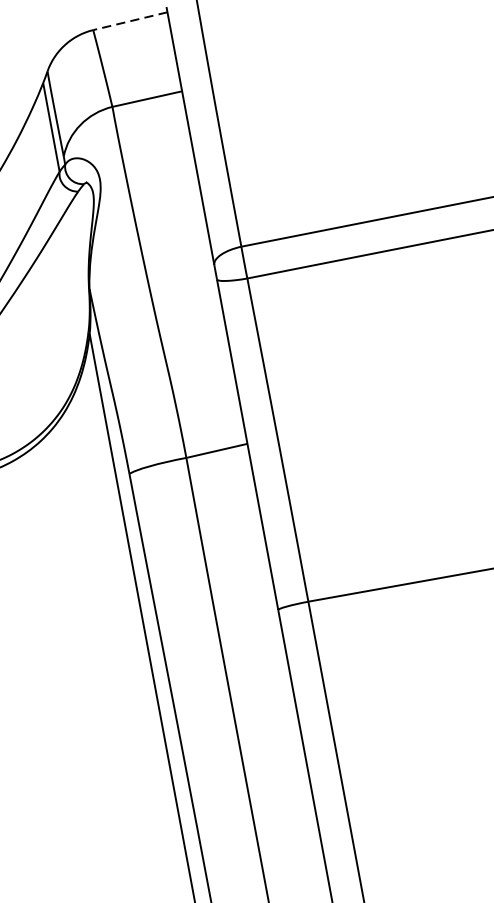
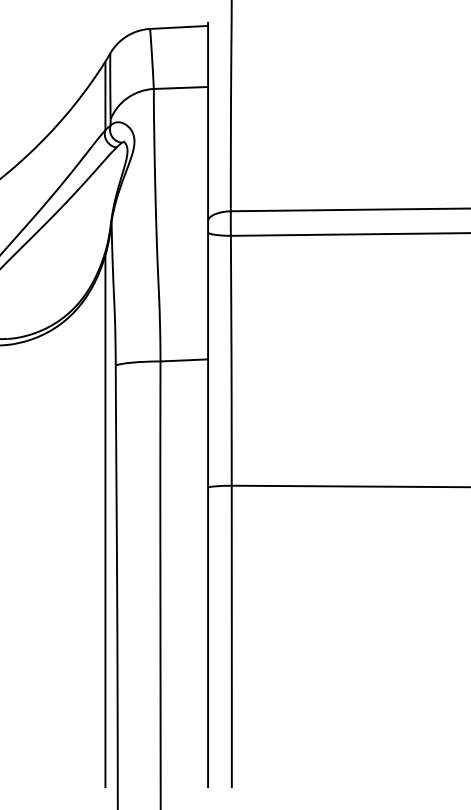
line: (130, 21) -> (179, 27), dashed -> solid

